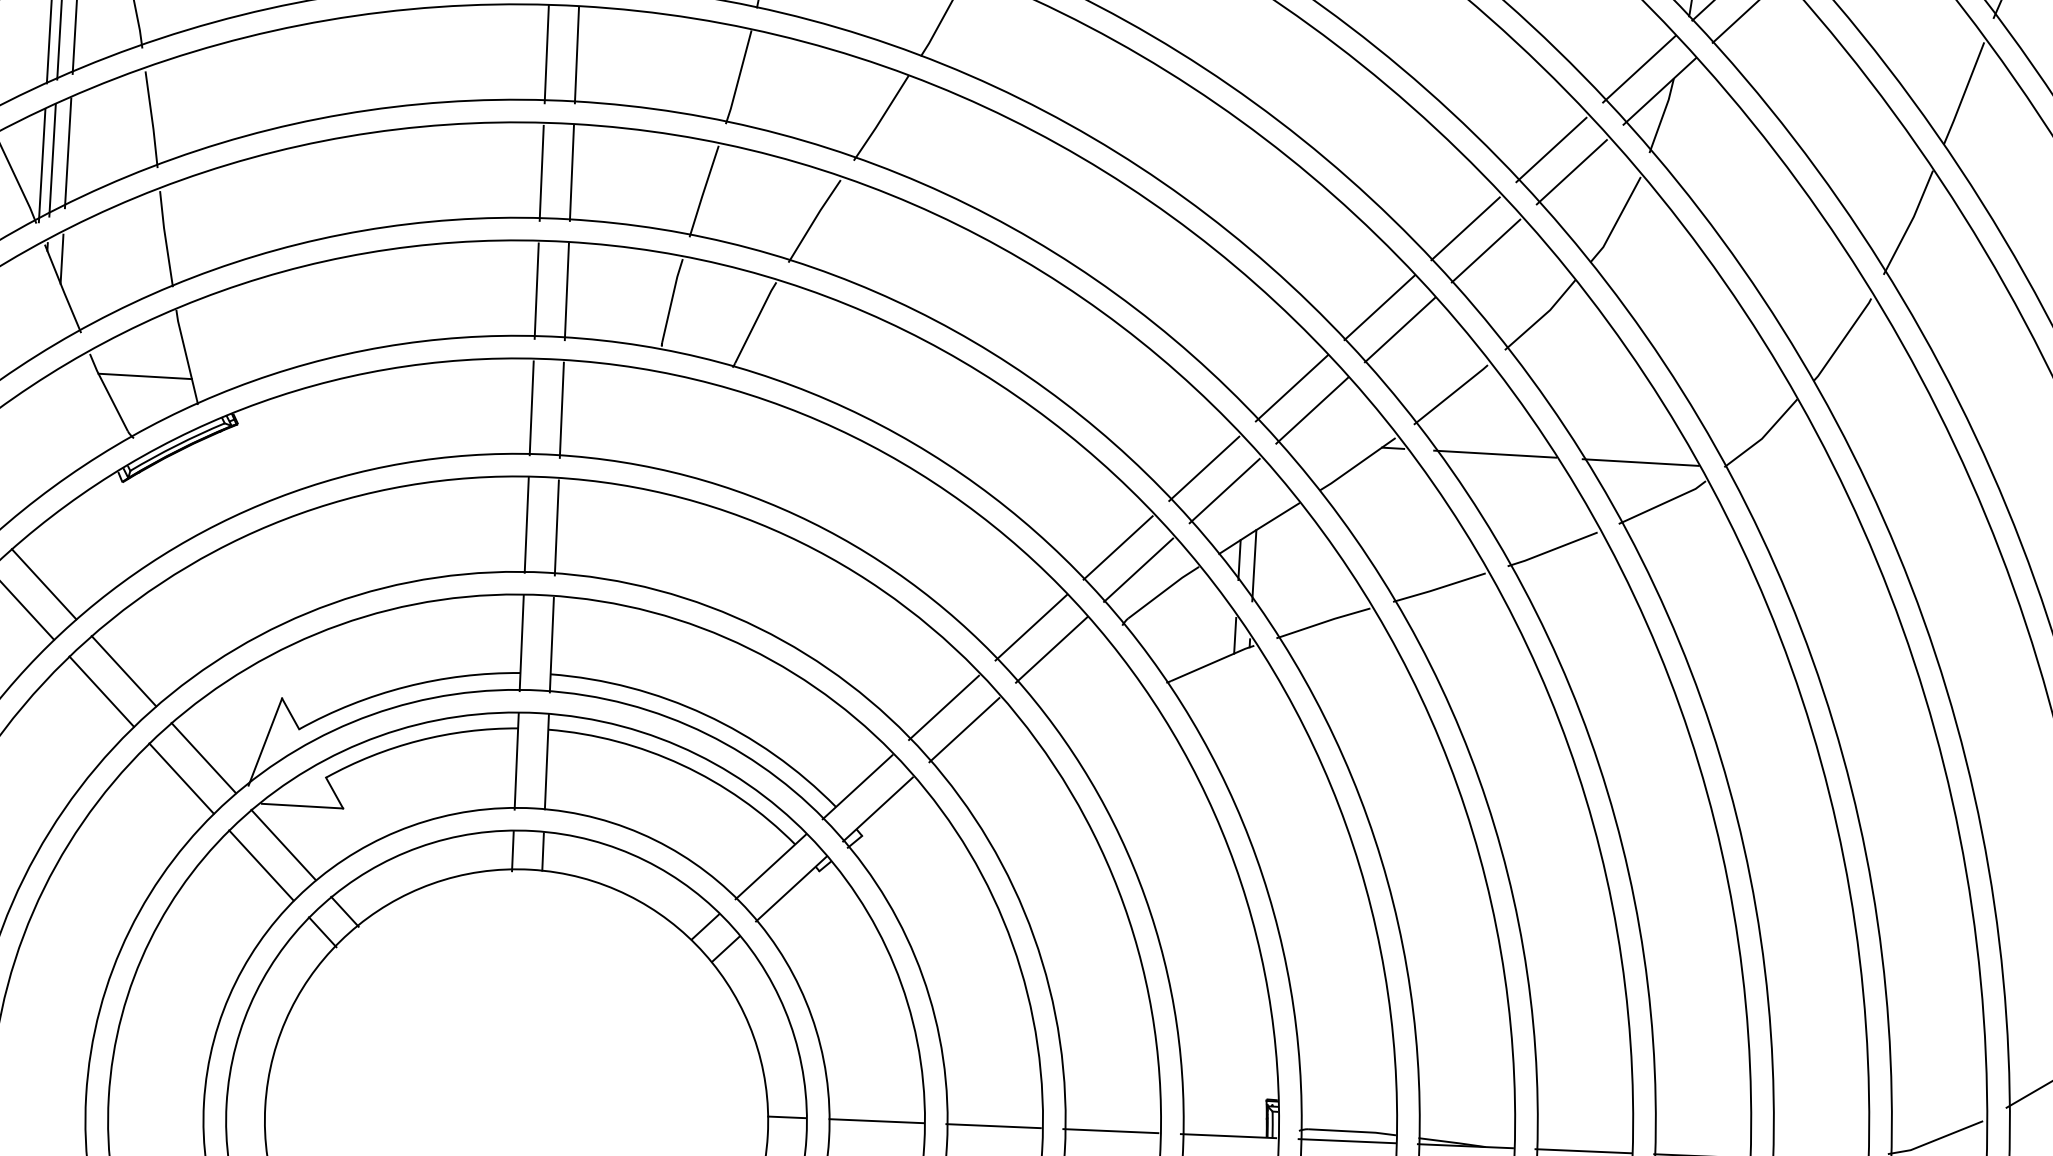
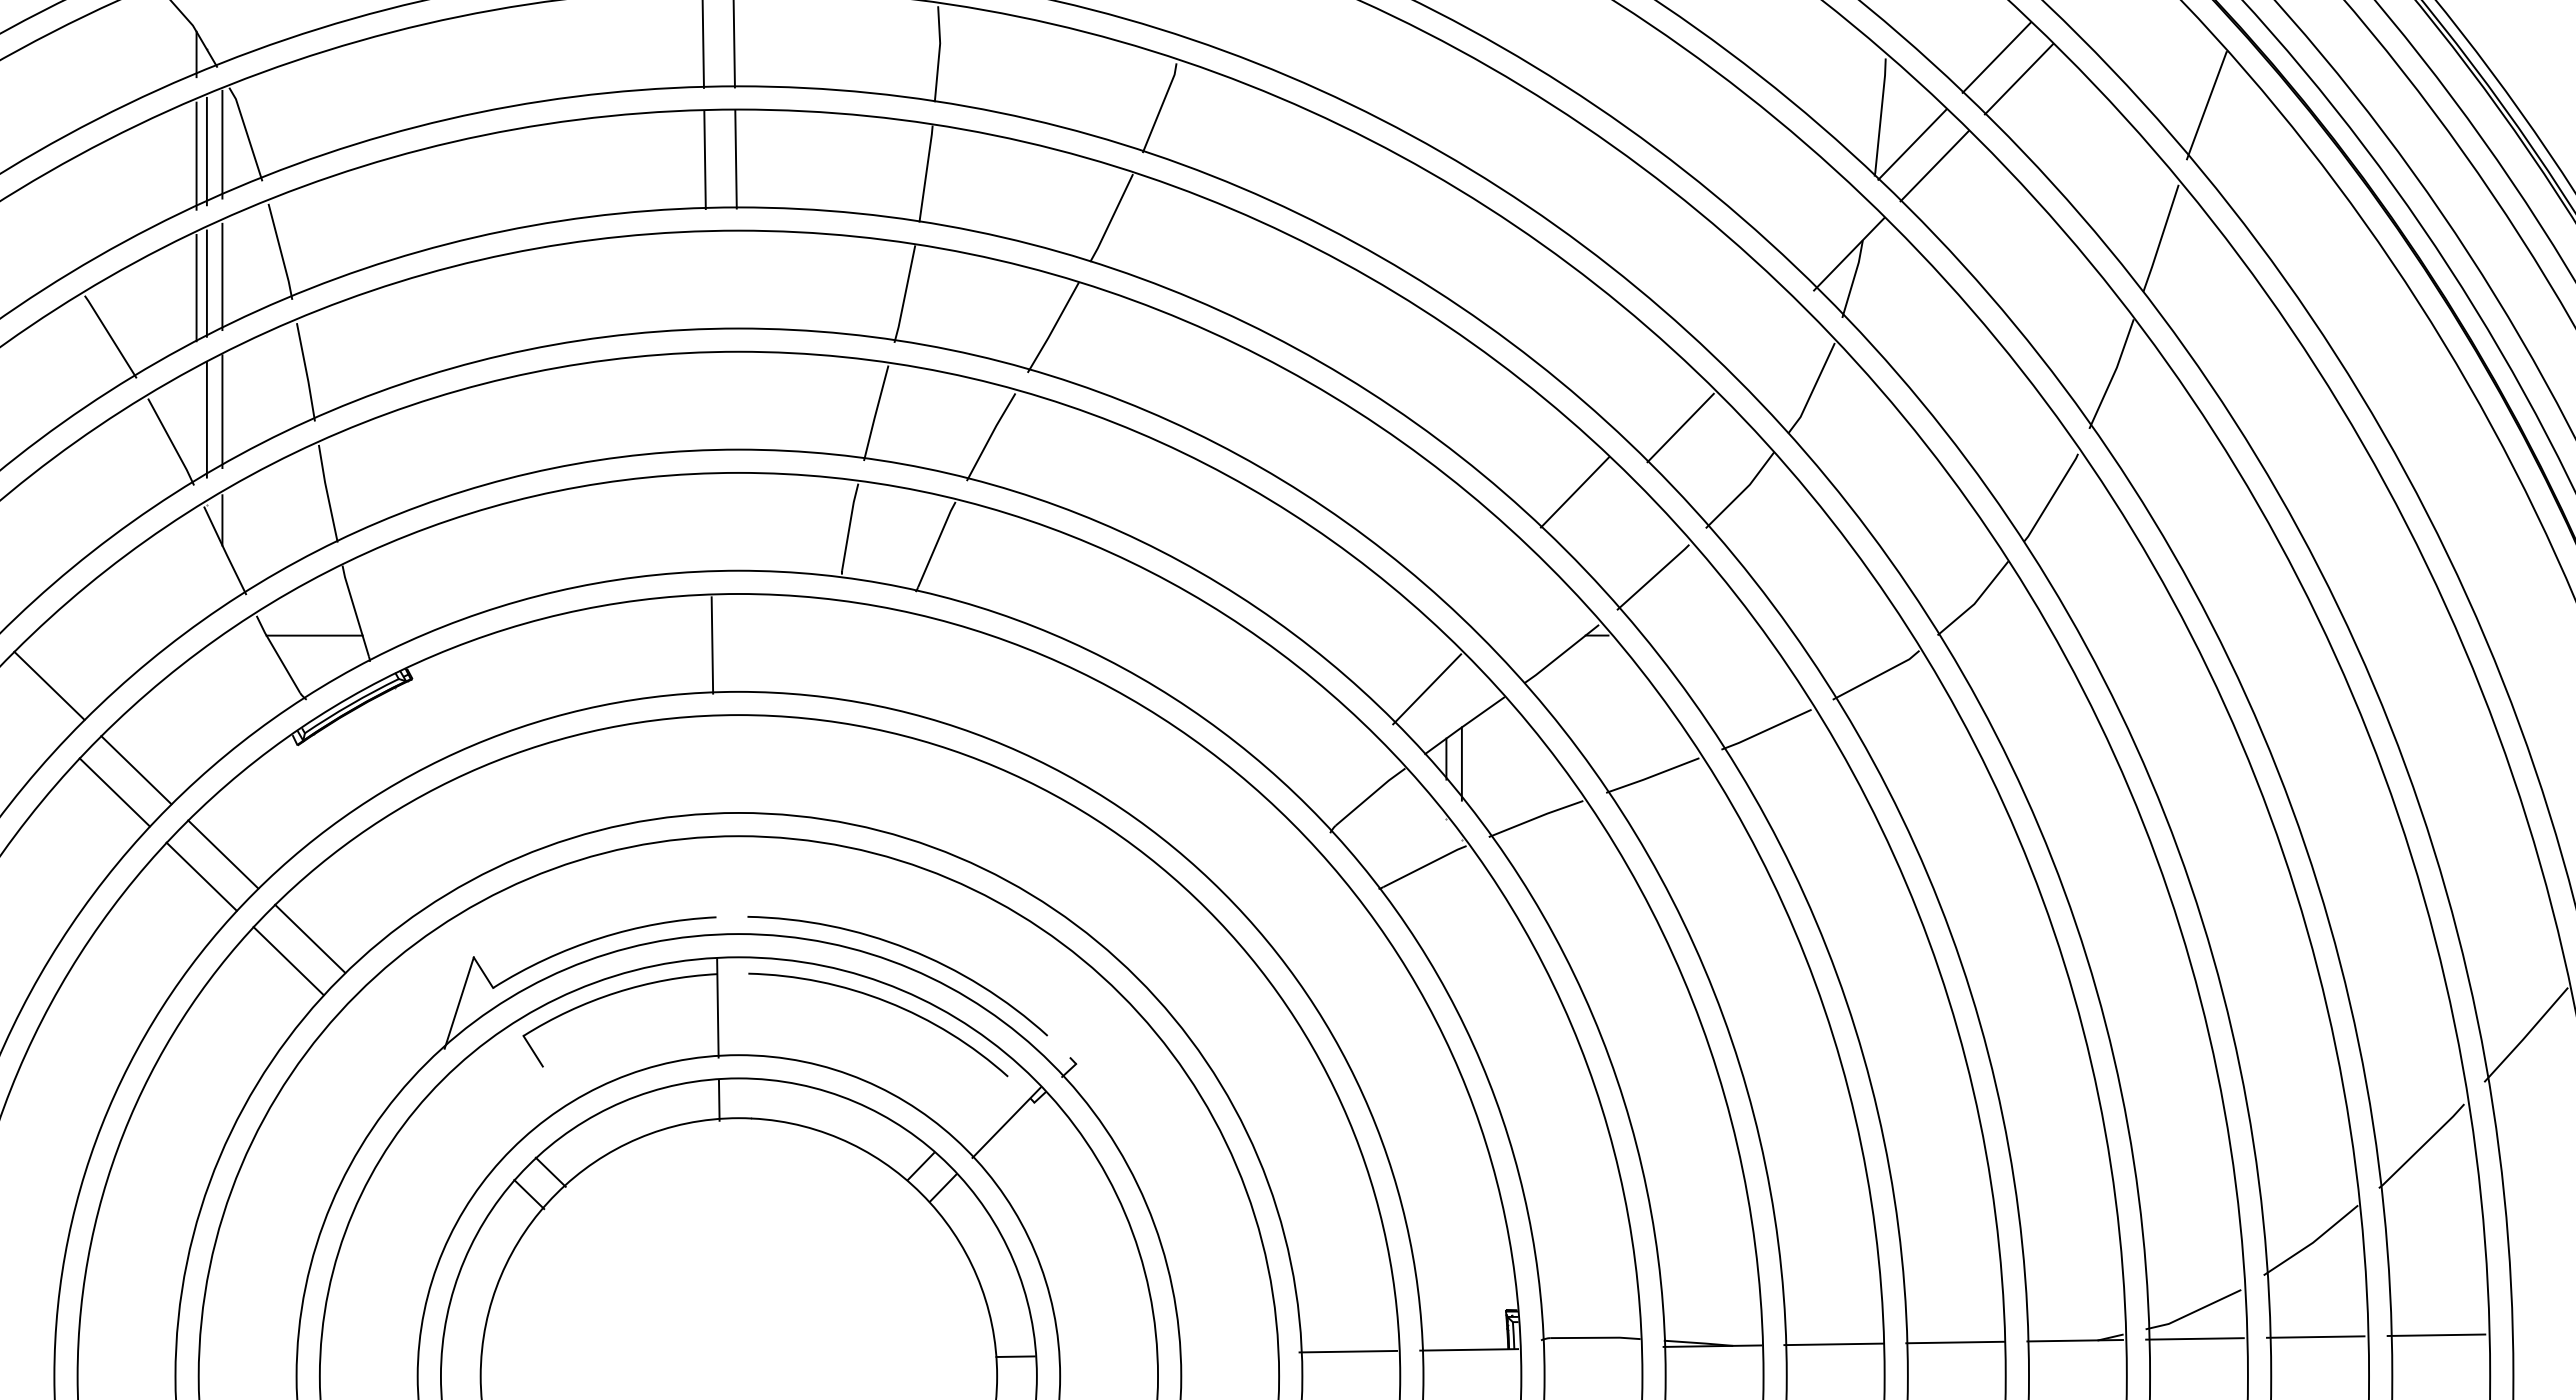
line: (546, 54) -> (706, 282), removed
line: (576, 54) -> (737, 280), removed
line: (1638, 69) -> (1826, 232), removed
line: (1551, 149) -> (1741, 320), removed
line: (42, 165) -> (196, 425), removed
line: (1571, 172) -> (1763, 342), removed
line: (541, 173) -> (708, 404), removed
line: (571, 173) -> (739, 402), removed
line: (1465, 228) -> (1658, 406), removed
line: (536, 291) -> (710, 525), removed
line: (566, 291) -> (741, 523), removed
line: (1400, 329) -> (1597, 513), removed
line: (1291, 388) -> (1489, 580), removed
line: (561, 410) -> (743, 645), removed
line: (1312, 410) -> (1512, 601), removed
line: (1494, 454) -> (1701, 635), removed
line: (1640, 462) -> (1851, 635), removed
line: (1203, 468) -> (1404, 667), removed
line: (526, 525) -> (713, 765), removed
line: (556, 527) -> (744, 766), removed
line: (1117, 547) -> (1320, 753), removed
line: (1138, 569) -> (1343, 774), removed
line: (1030, 627) -> (1236, 840), removed
line: (521, 643) -> (715, 886), removed
line: (551, 644) -> (746, 886), removed
line: (1050, 649) -> (1258, 861), removed
line: (944, 707) -> (1152, 927), removed
line: (964, 730) -> (1174, 949), removed
line: (204, 758) -> (397, 1023), removed
line: (546, 761) -> (748, 1006), removed
line: (181, 778) -> (375, 1045), removed
line: (857, 787) -> (1068, 1014), removed
line: (301, 806) -> (500, 1066), removed
line: (877, 809) -> (1090, 1035), removed
line: (283, 845) -> (483, 1107), removed
line: (261, 865) -> (462, 1129), removed
line: (770, 866) -> (984, 1100), removed
line: (876, 1121) -> (1107, 1355), removed
line: (993, 1126) -> (1227, 1353), removed
line: (1346, 1140) -> (1590, 1347), removed

